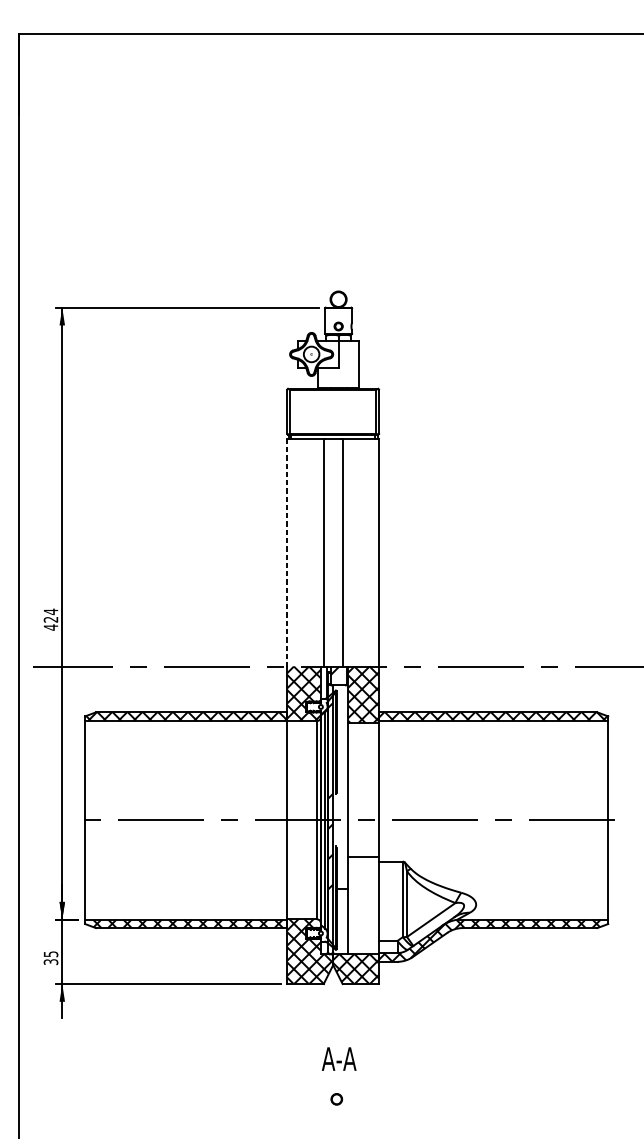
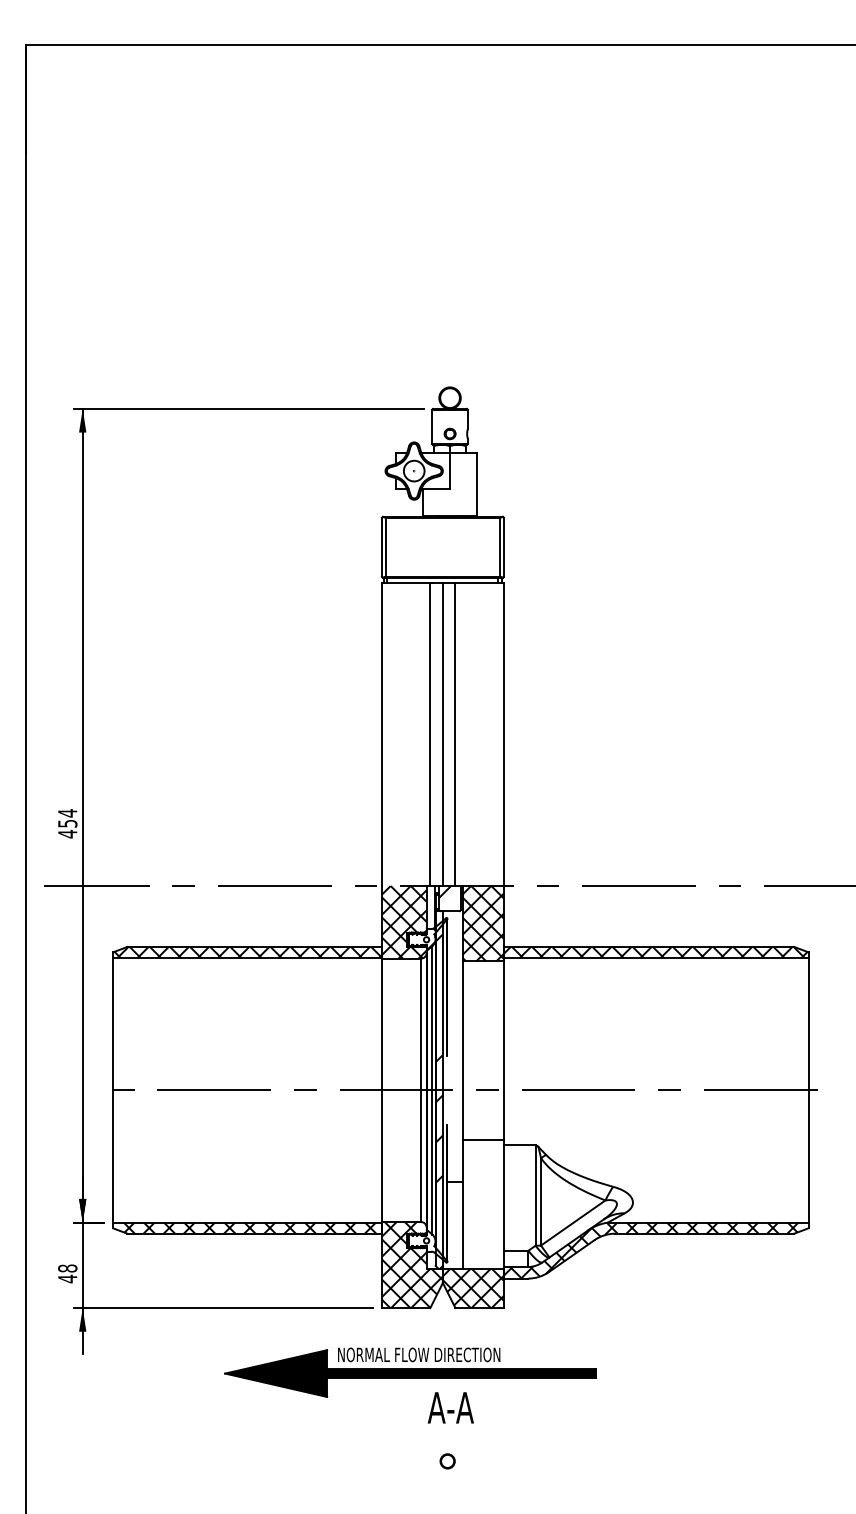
line: (332, 552) -> (442, 734), added
line: (287, 553) -> (381, 735), dashed -> solid
text: (50, 619) -> (67, 823), 424 -> 454
text: (50, 958) -> (67, 1273), 35 -> 48
part: (308, 1032) -> (410, 1372), added

